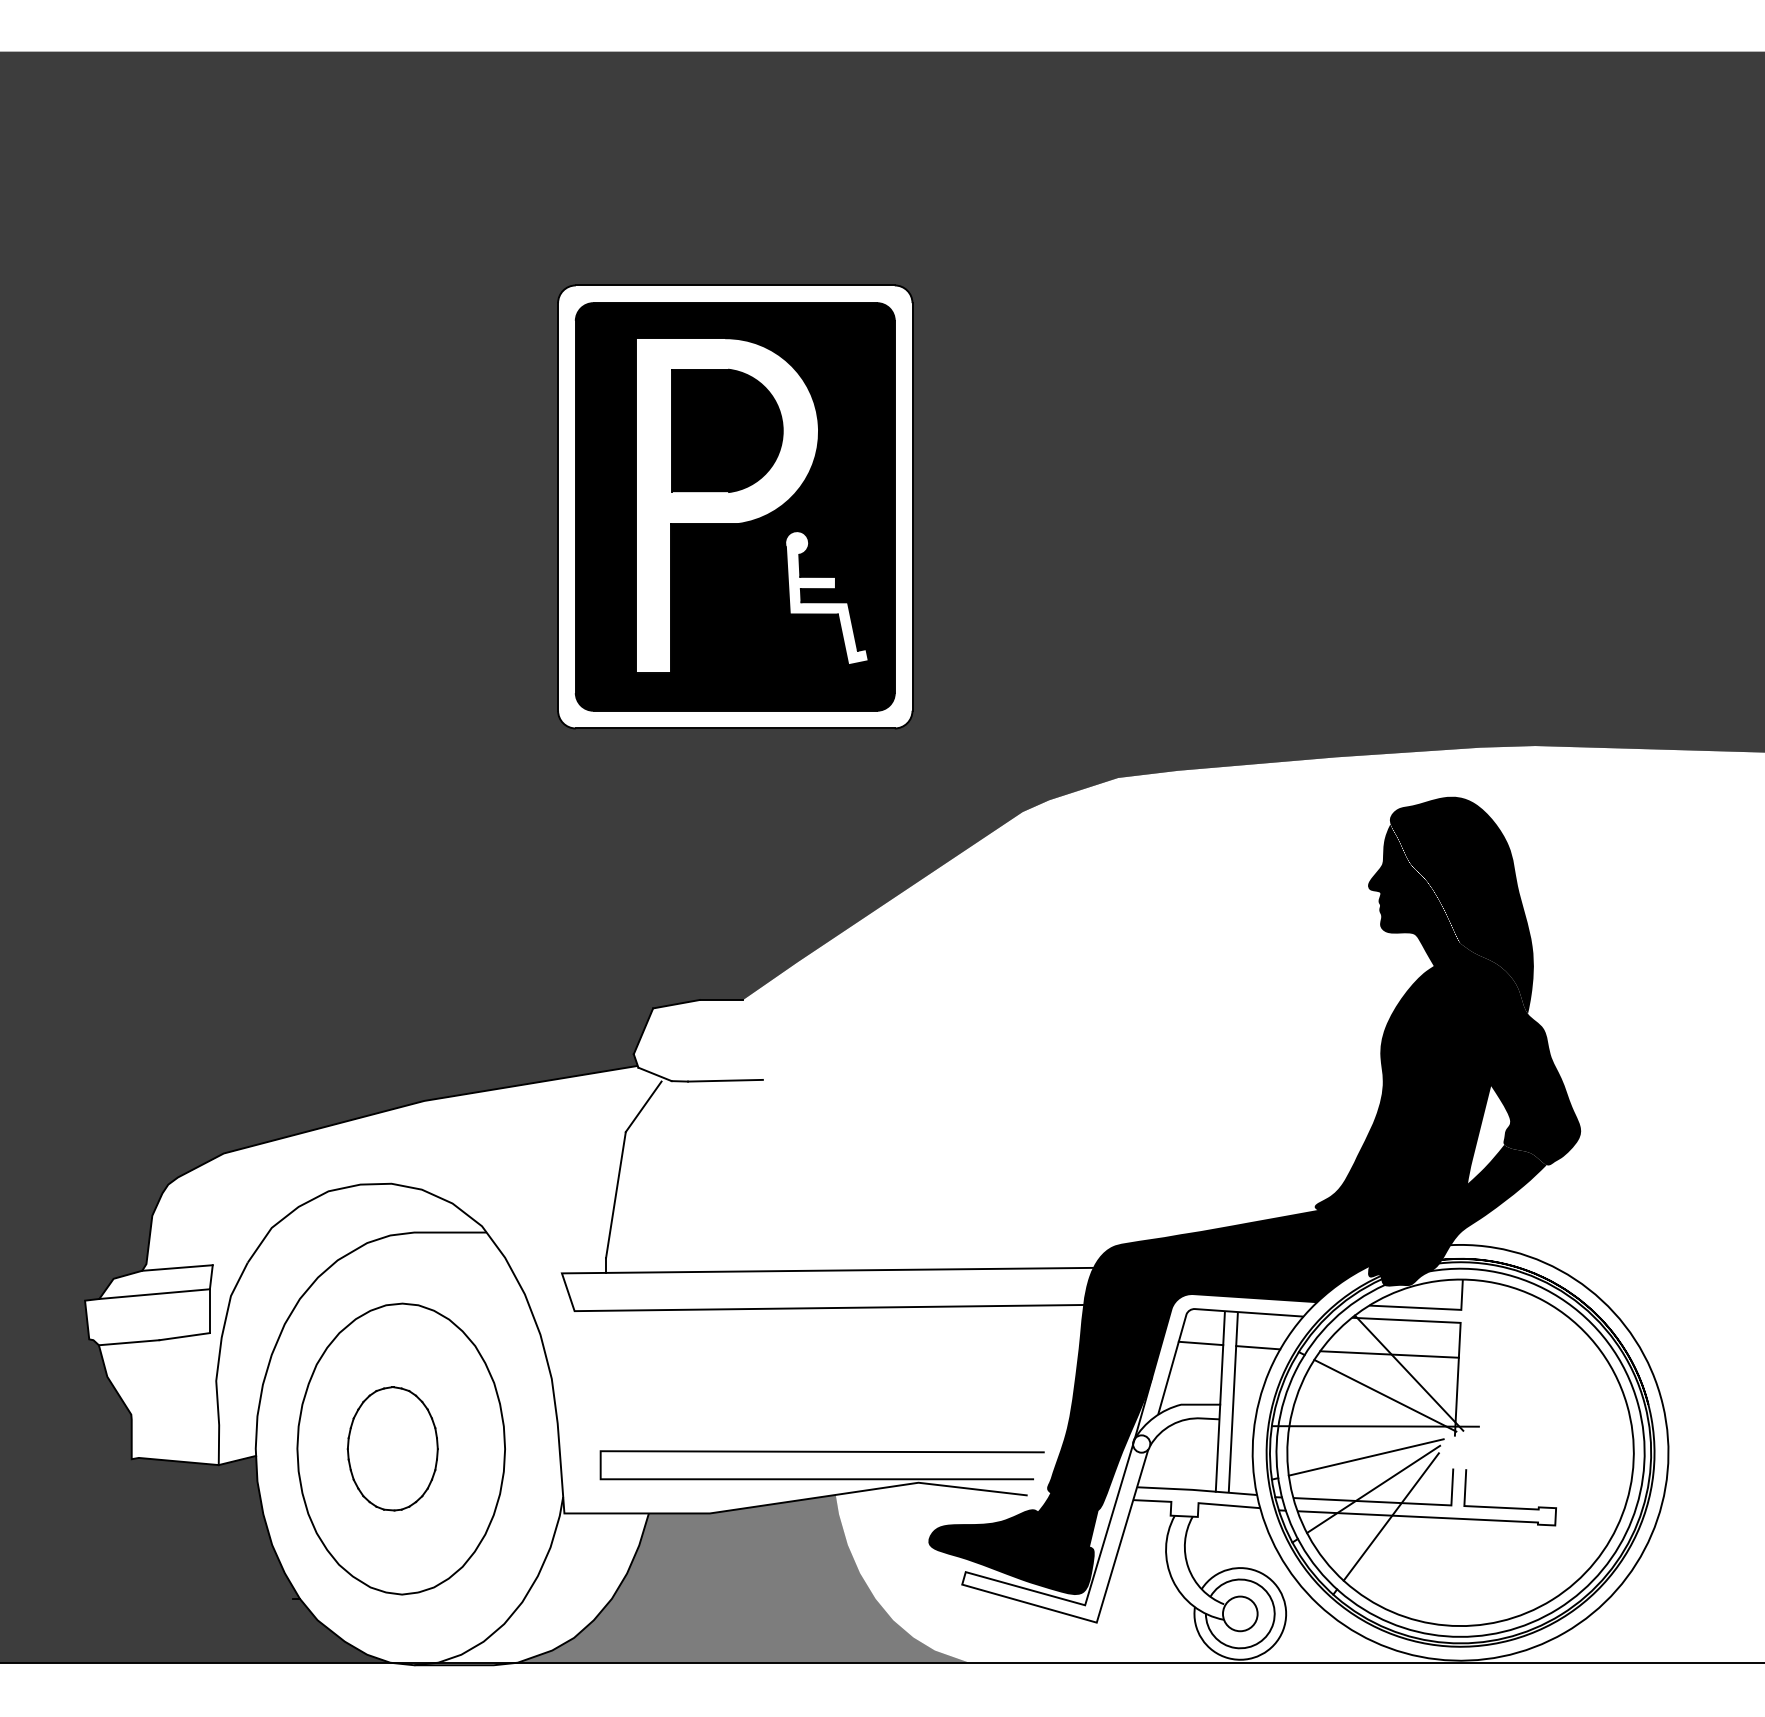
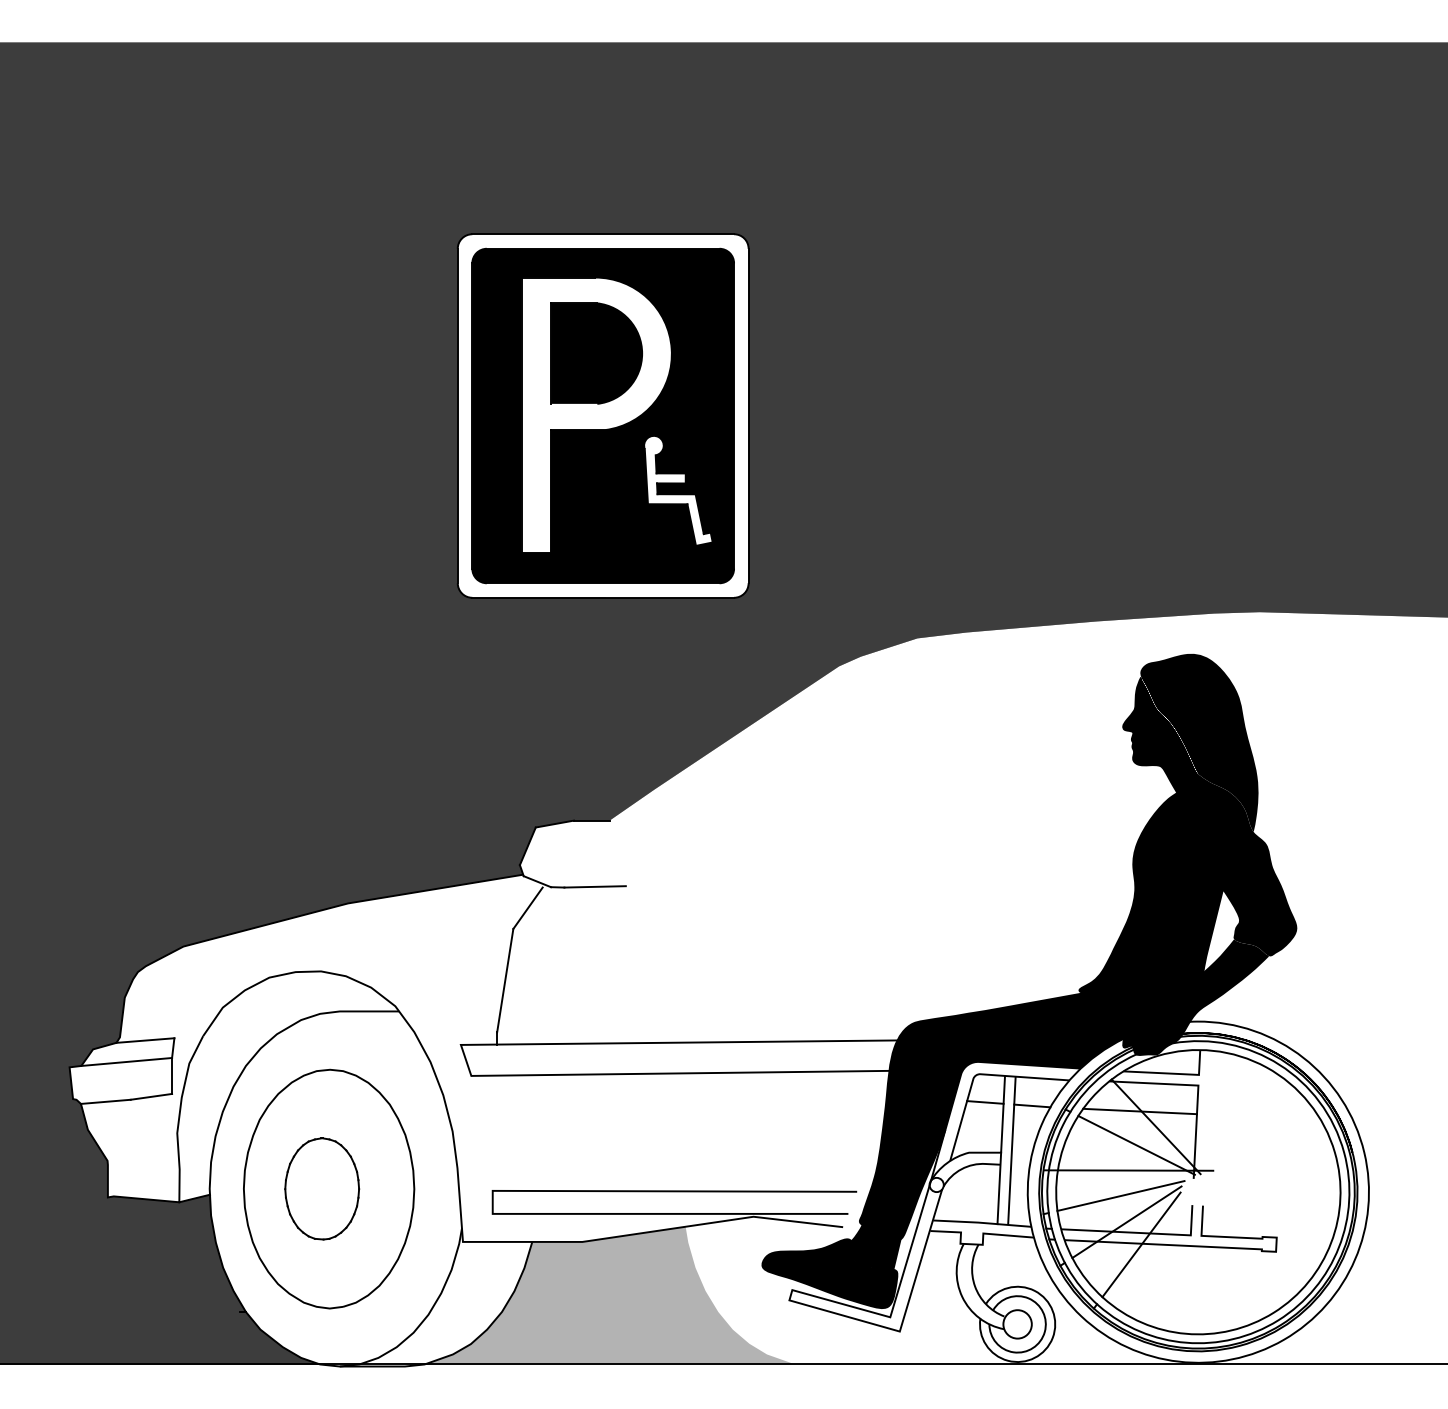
fill: (743, 1578) -> (609, 1295), removed

